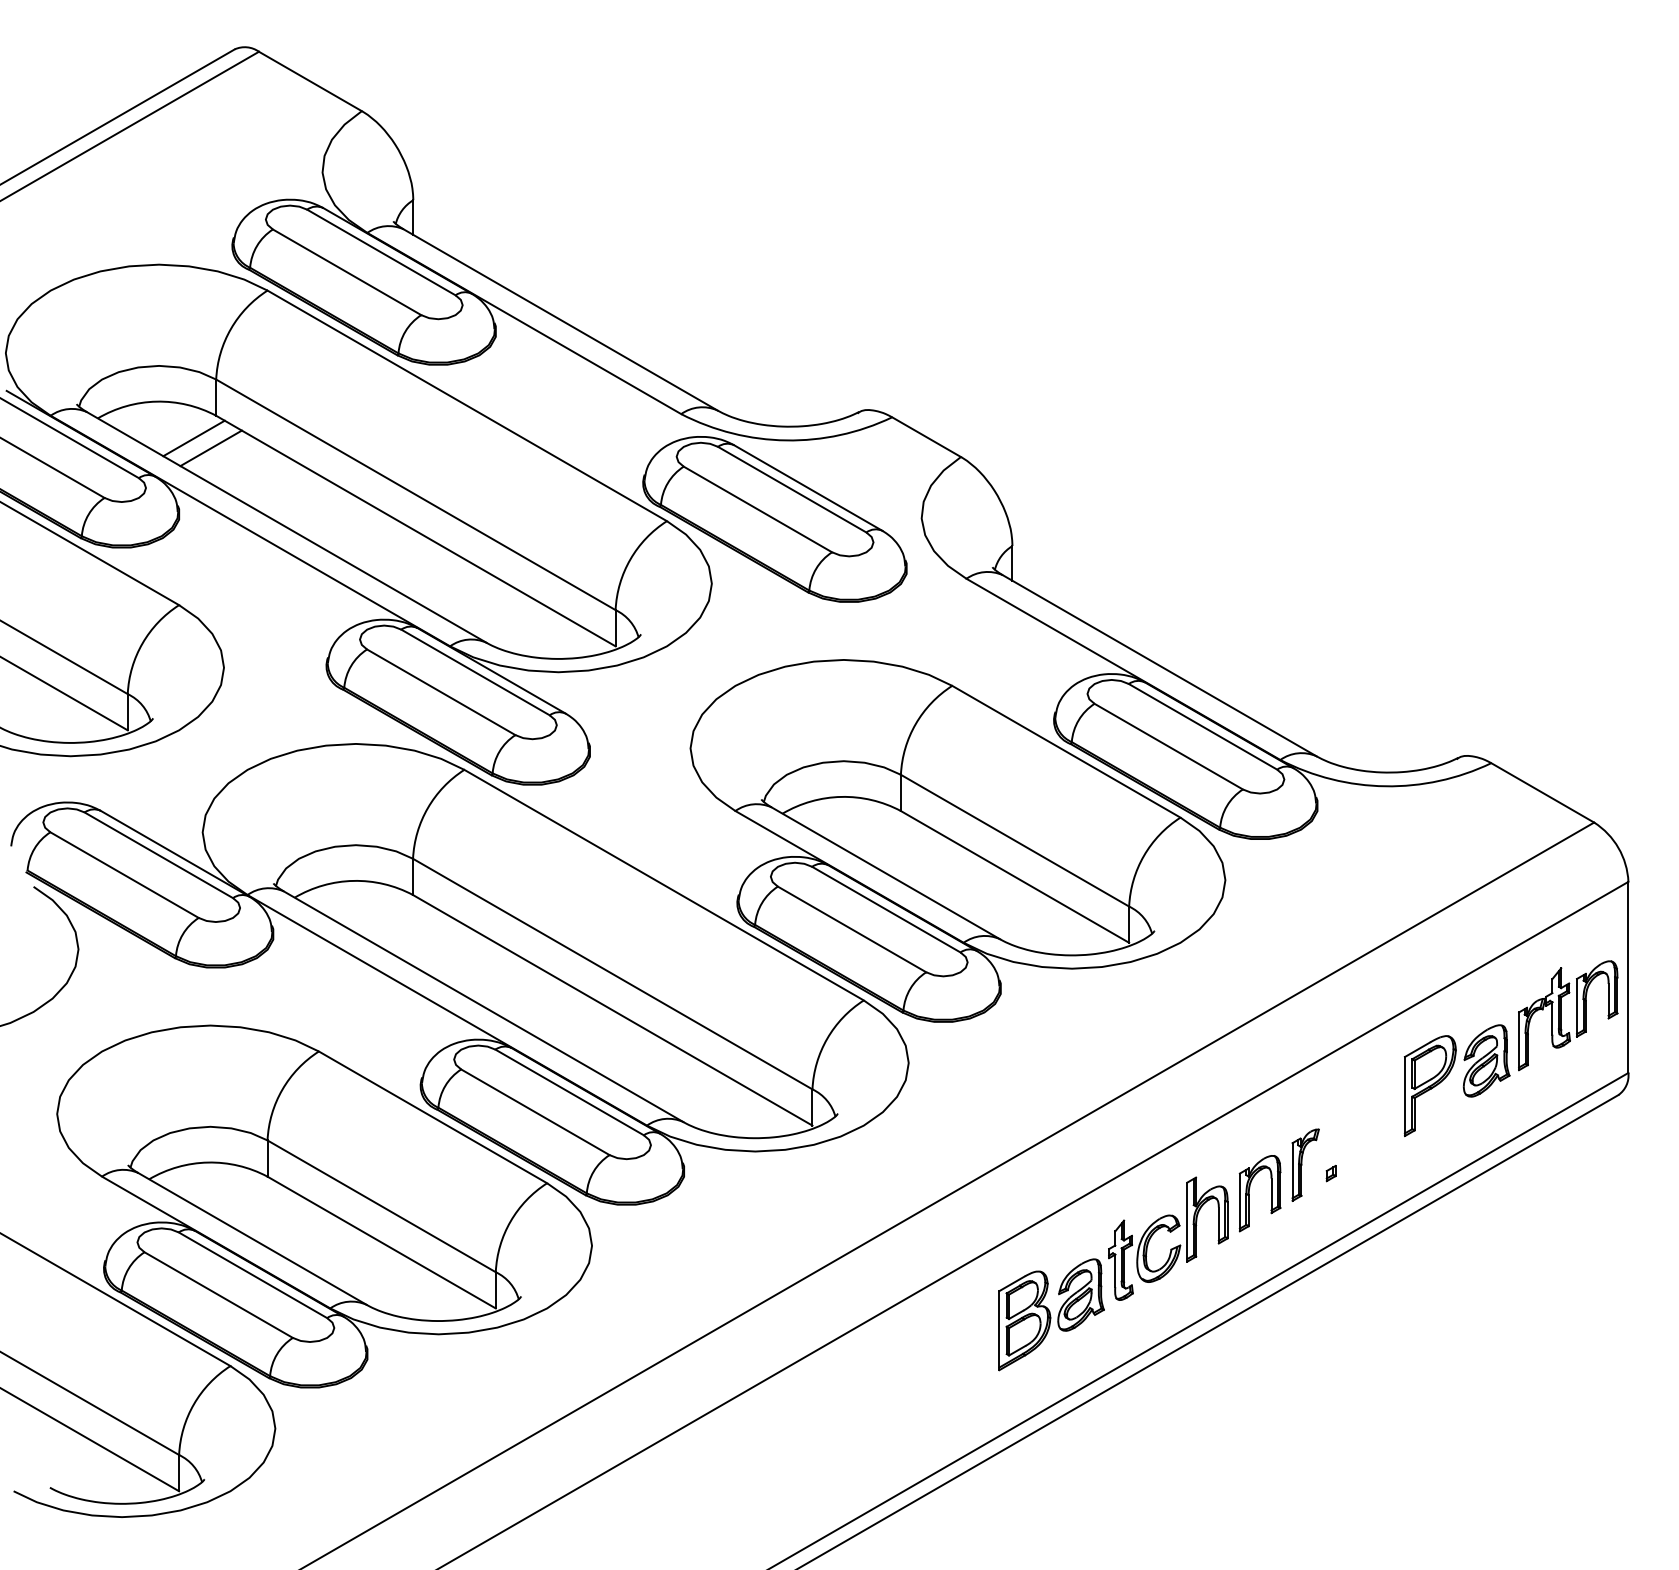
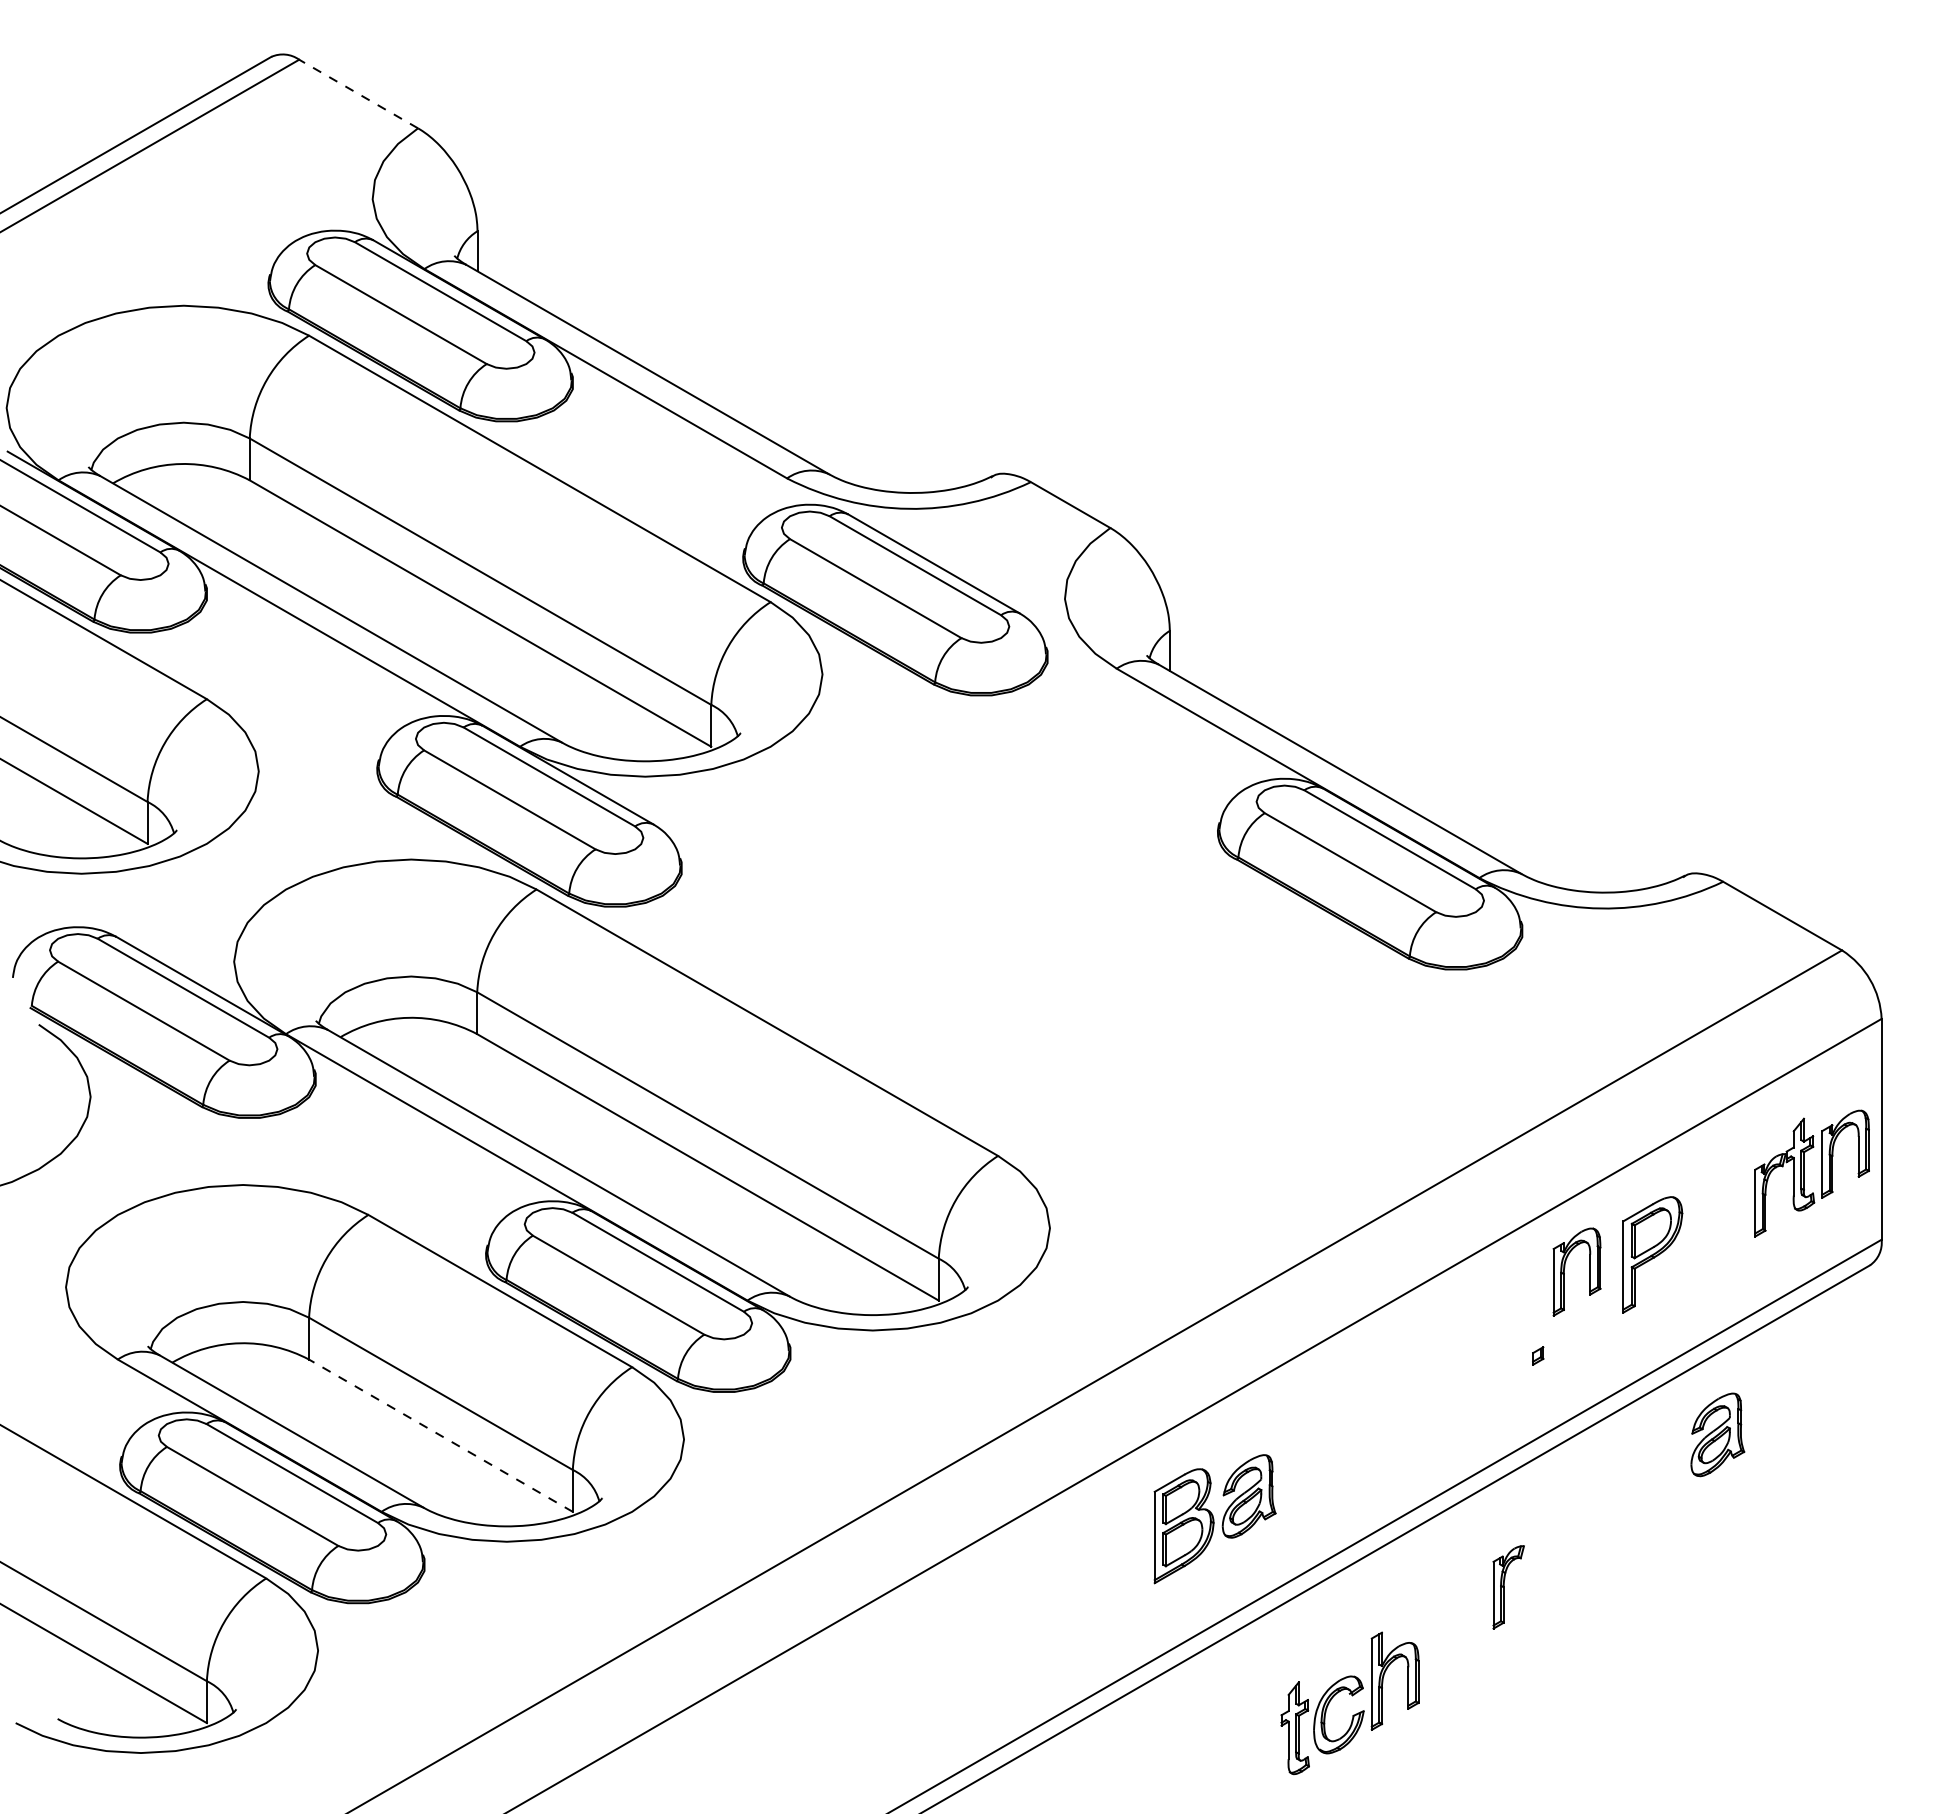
line: (310, 81) -> (358, 94), solid -> dashed
line: (193, 438) -> (223, 506), removed
line: (210, 447) -> (243, 517), removed
part: (957, 840) -> (1106, 971), removed
part: (1486, 1060) -> (1717, 1434), moved
part: (1305, 1165) -> (1508, 1587), moved
part: (1250, 1189) -> (1565, 1267), moved
part: (1170, 1232) -> (1352, 1696), moved
line: (381, 1242) -> (440, 1435), solid -> dashed

